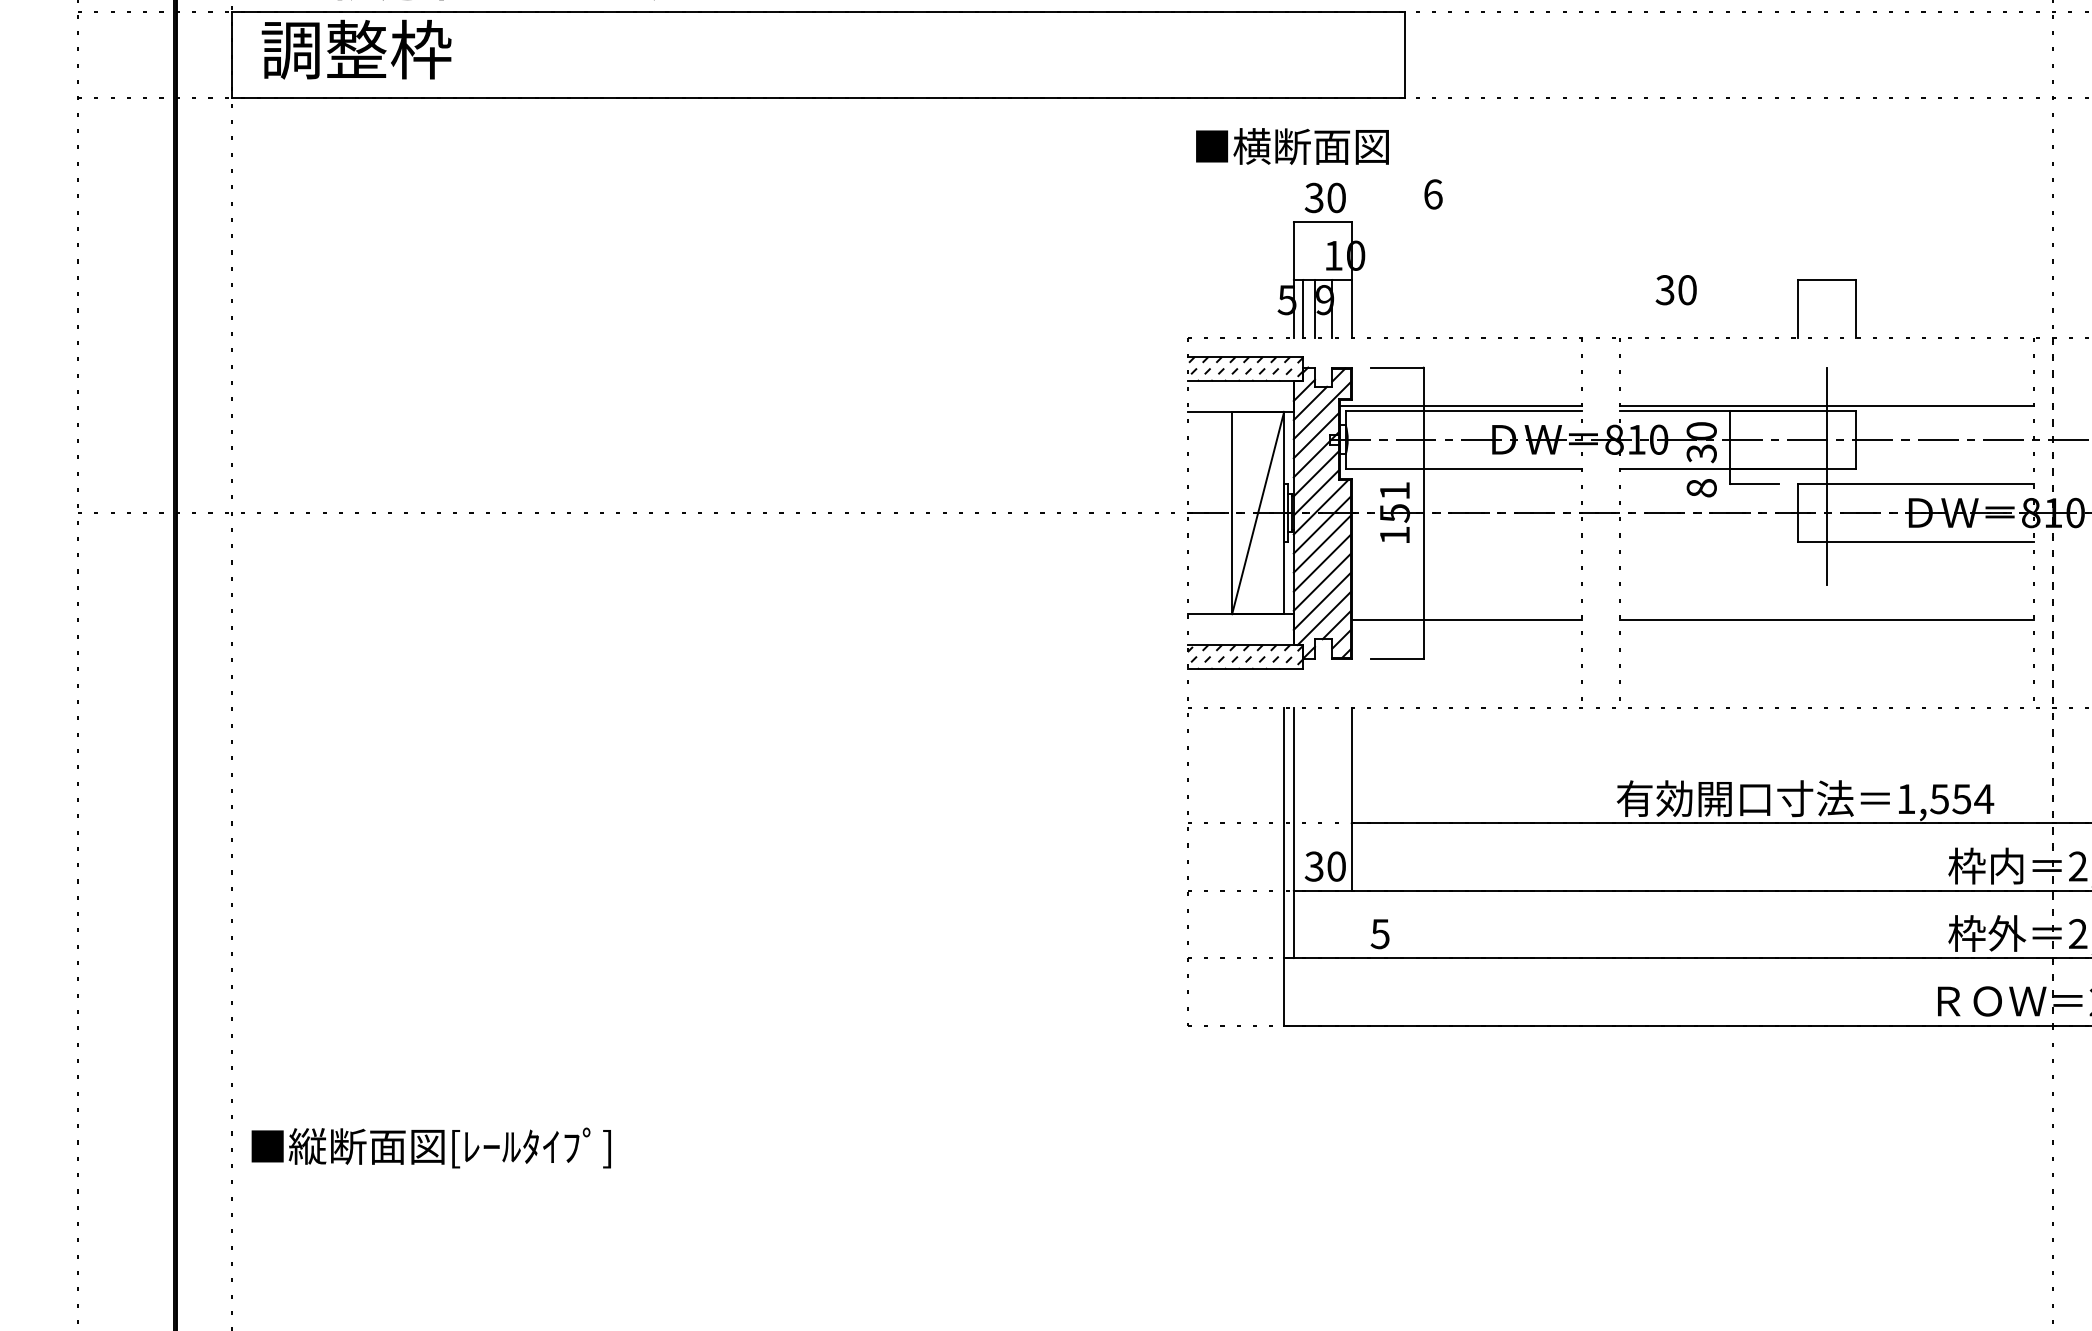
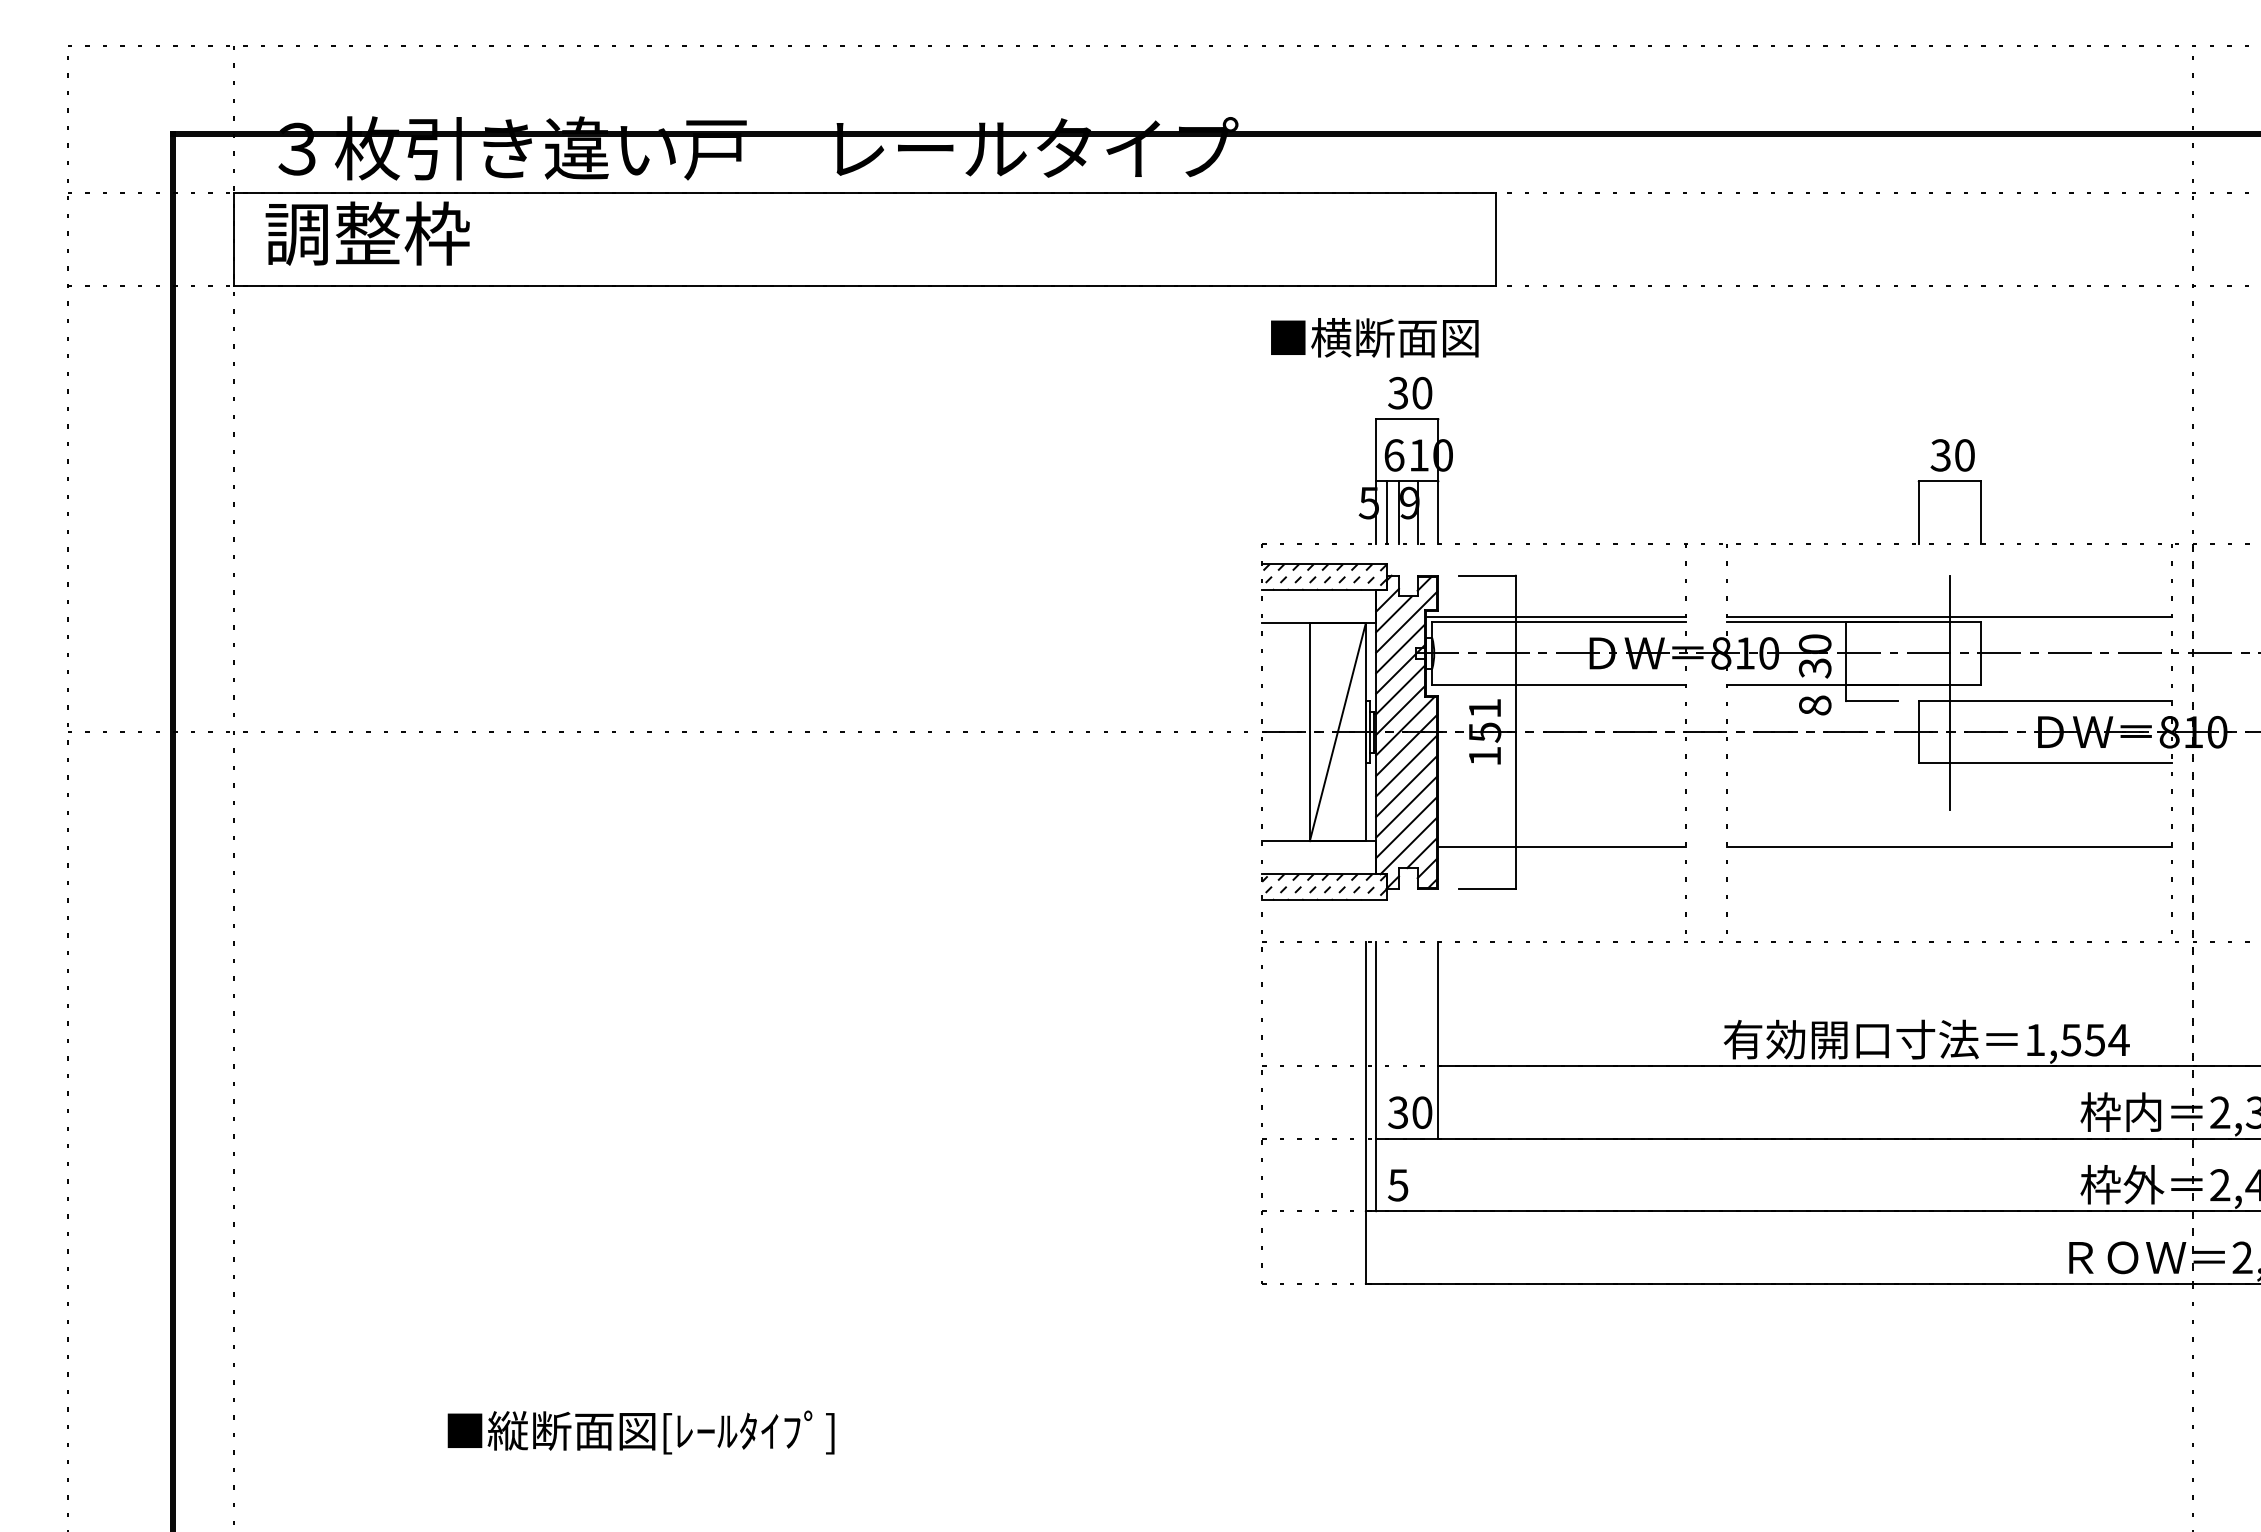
text: (1433, 194) -> (1394, 455), moved
text: (1676, 290) -> (1952, 455), moved
text: (1380, 934) -> (1398, 1185), moved
text: (430, 1147) -> (640, 1432), moved

